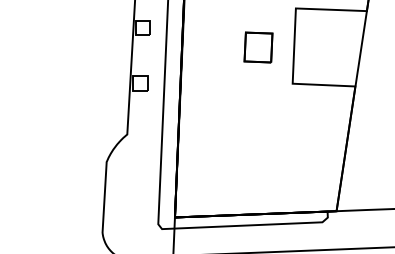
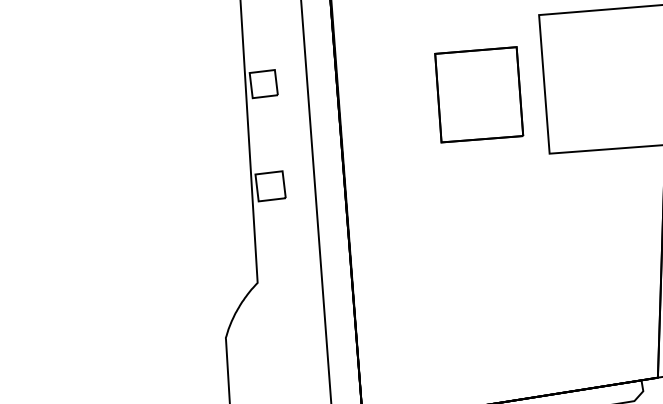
part: (258, 47) -> (479, 94), size x1.67

